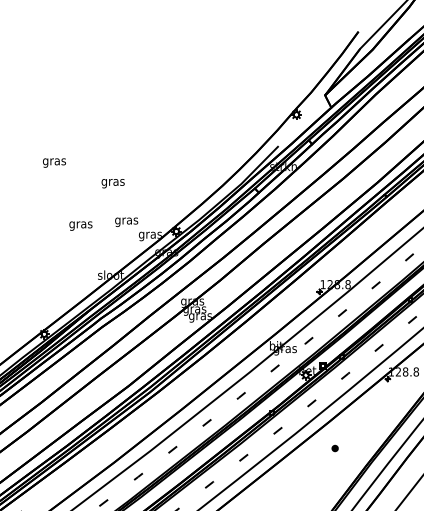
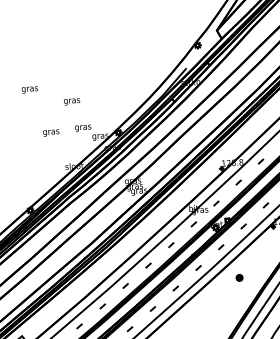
part: (334, 448) -> (239, 277), size x1.6

